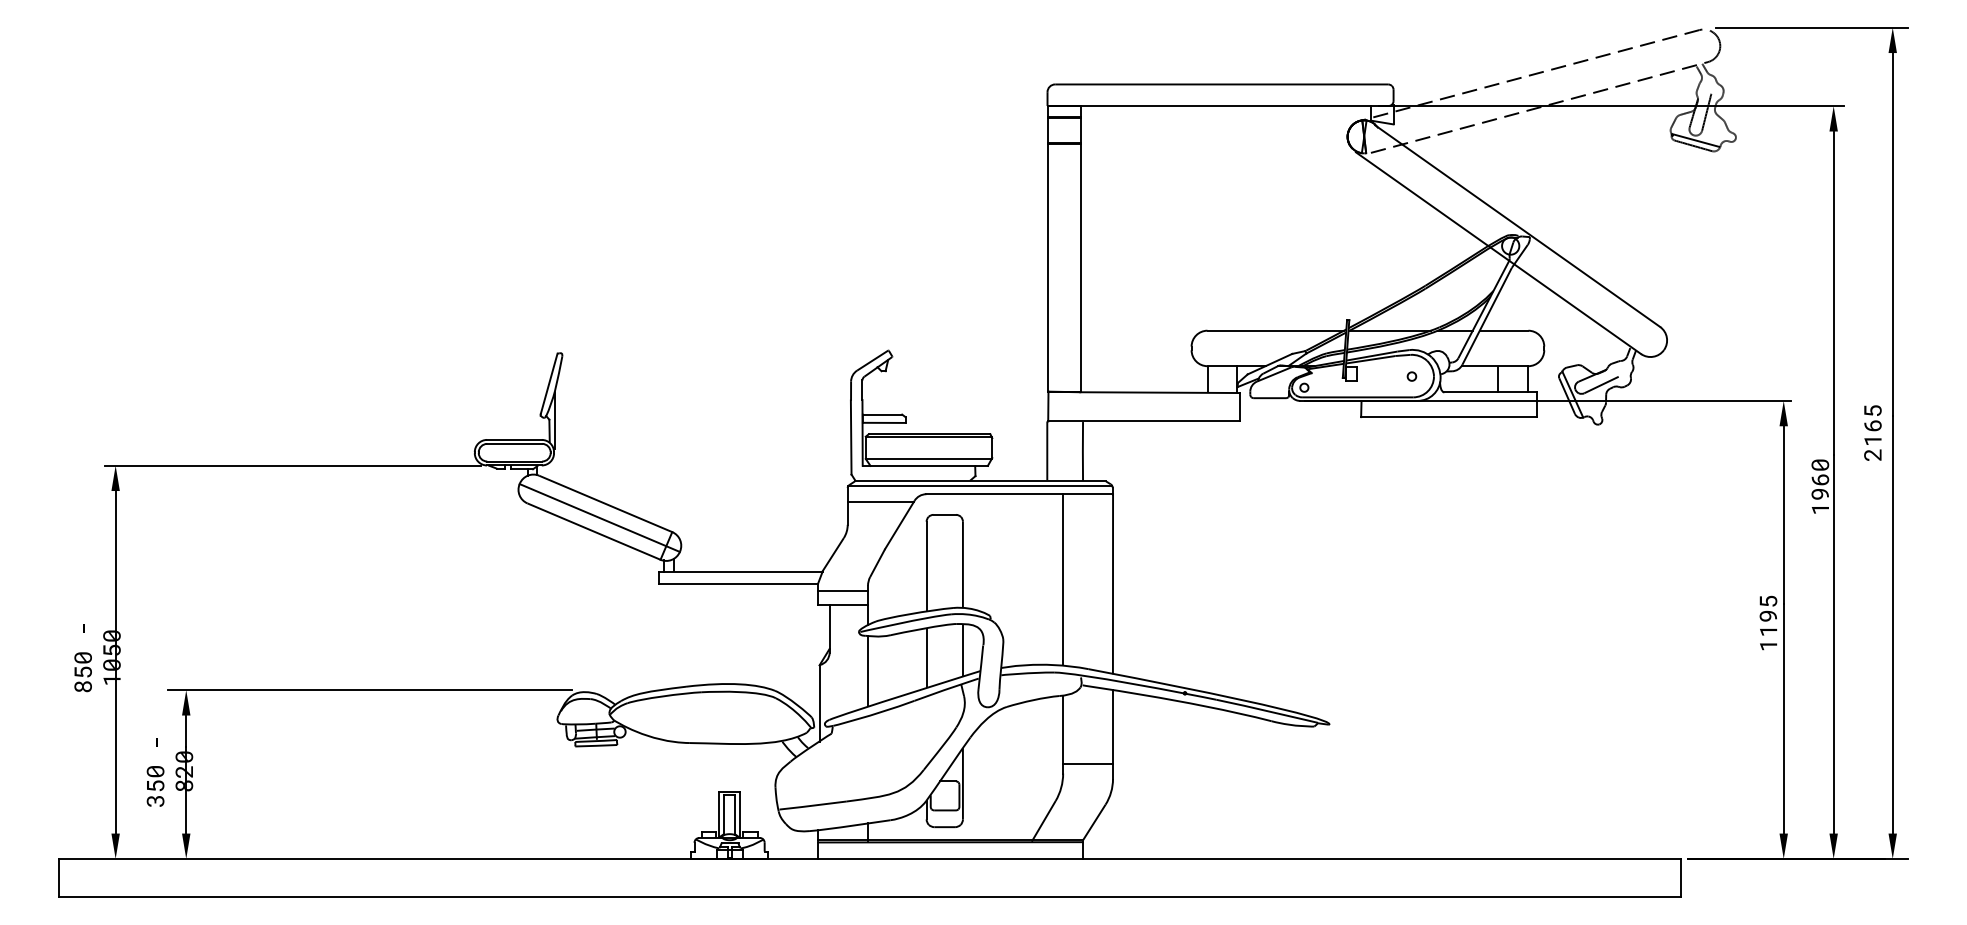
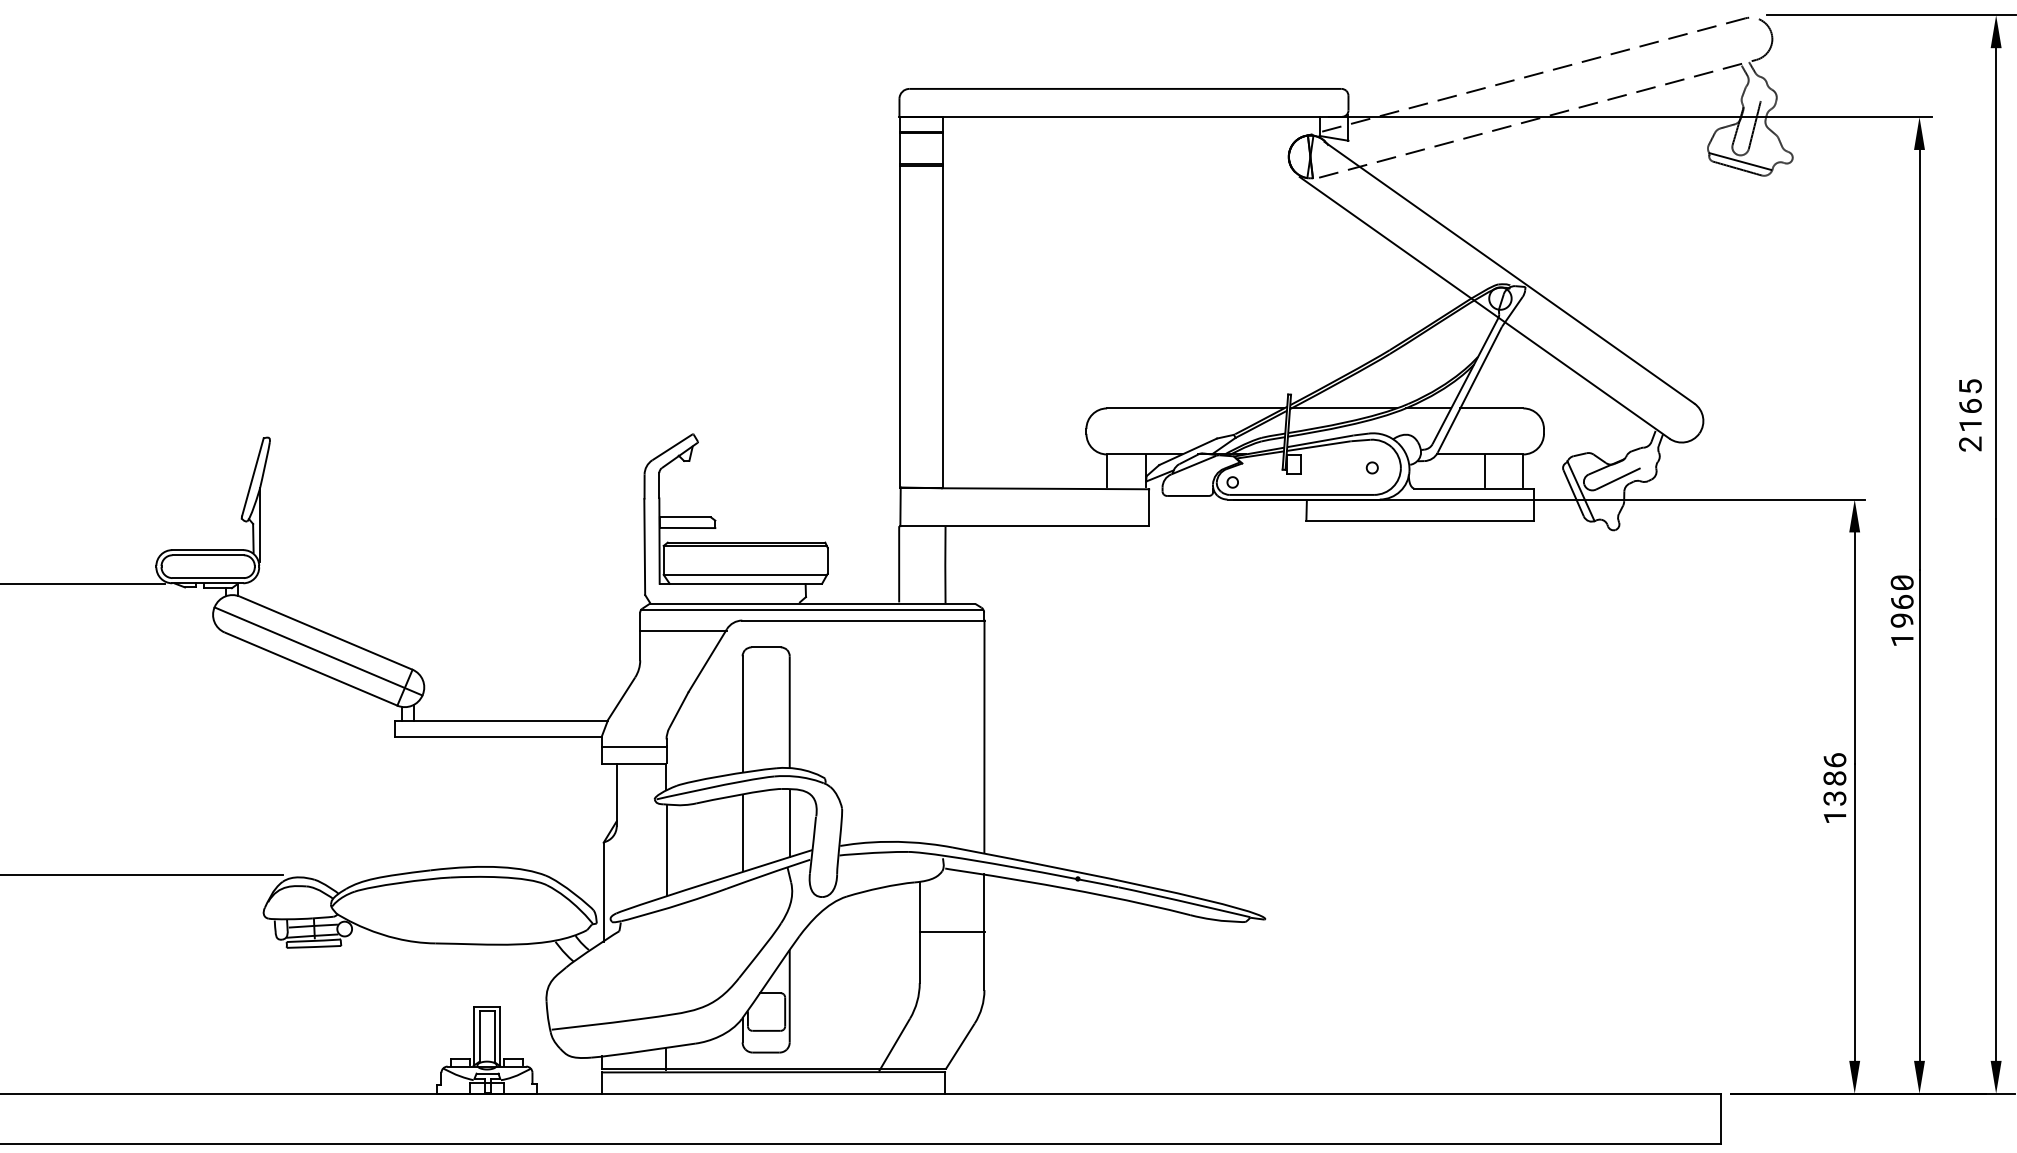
text: (1872, 432) -> (1969, 414), moved
line: (1063, 579) -> (920, 731), removed
text: (1768, 615) -> (1834, 777), 1195 -> 1386
line: (1088, 763) -> (952, 932), moved

